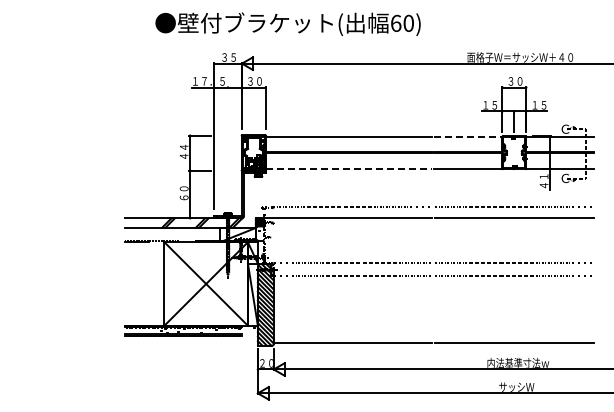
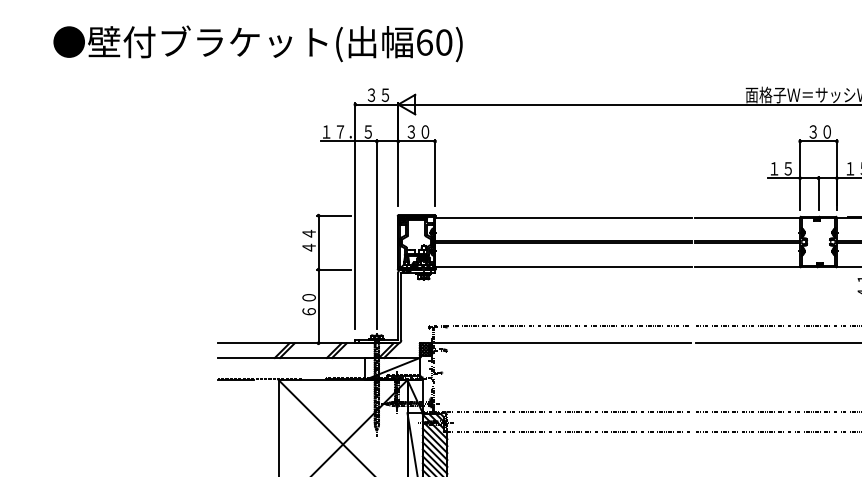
text: (287, 23) -> (257, 42), moved
line: (468, 136) -> (747, 216), dashed -> solid
line: (228, 147) -> (377, 233), added
line: (349, 168) -> (564, 266), dashed -> solid

